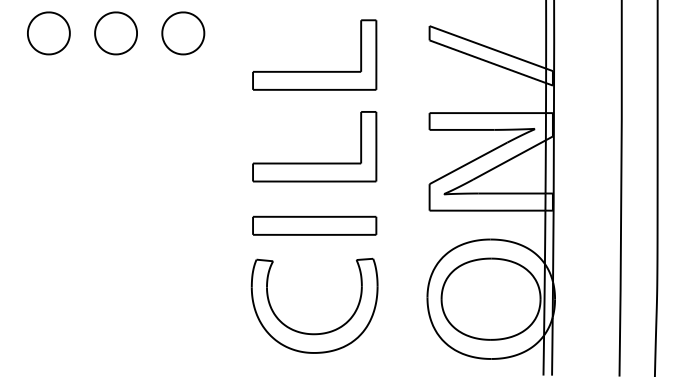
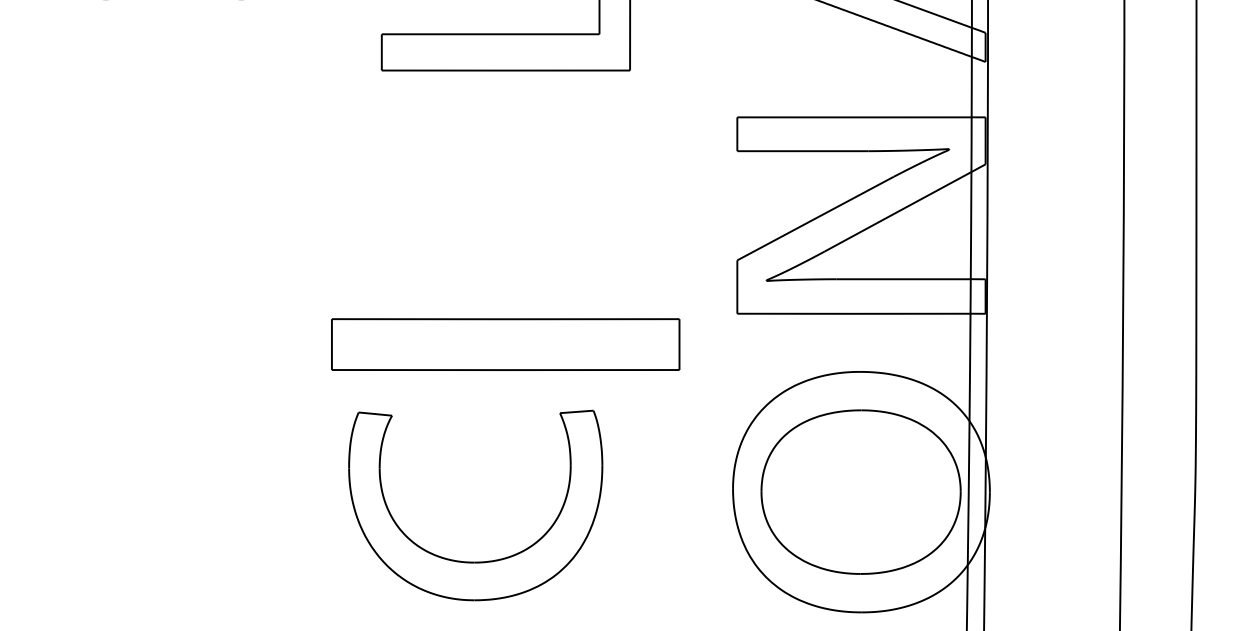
part: (314, 162) -> (505, 216), removed
part: (314, 225) -> (505, 343), size x1.4
part: (321, 332) -> (489, 559), moved

